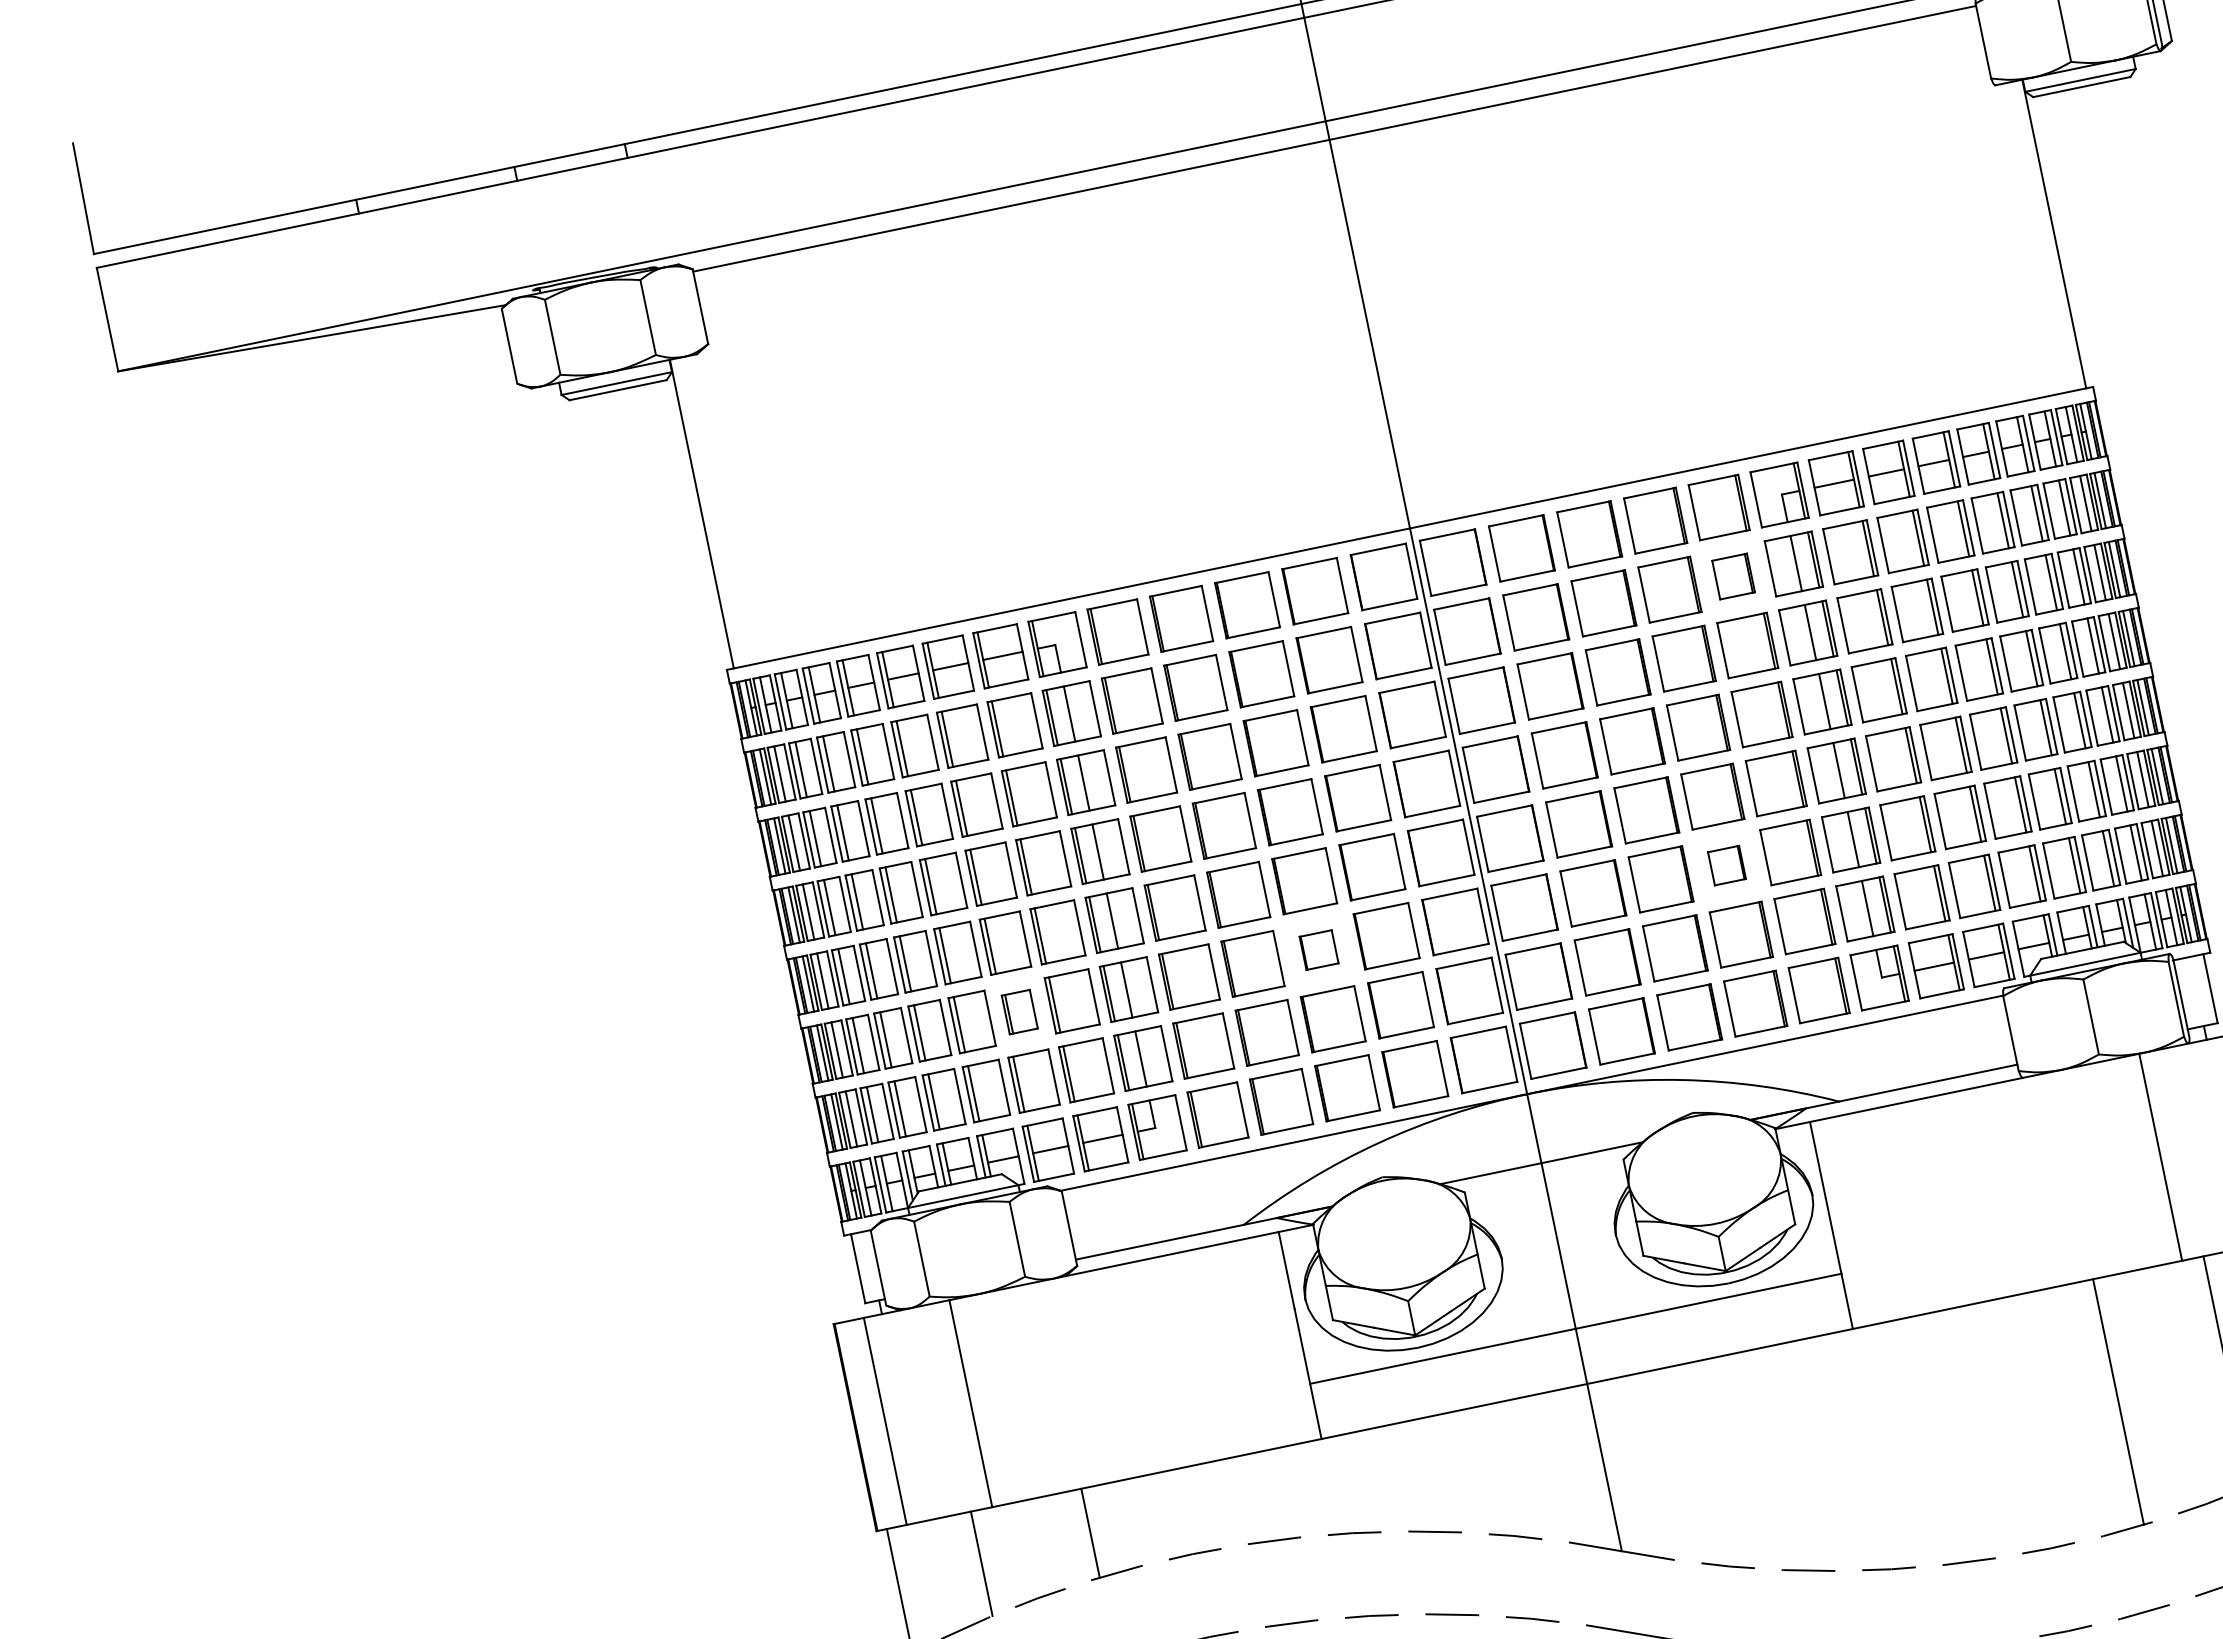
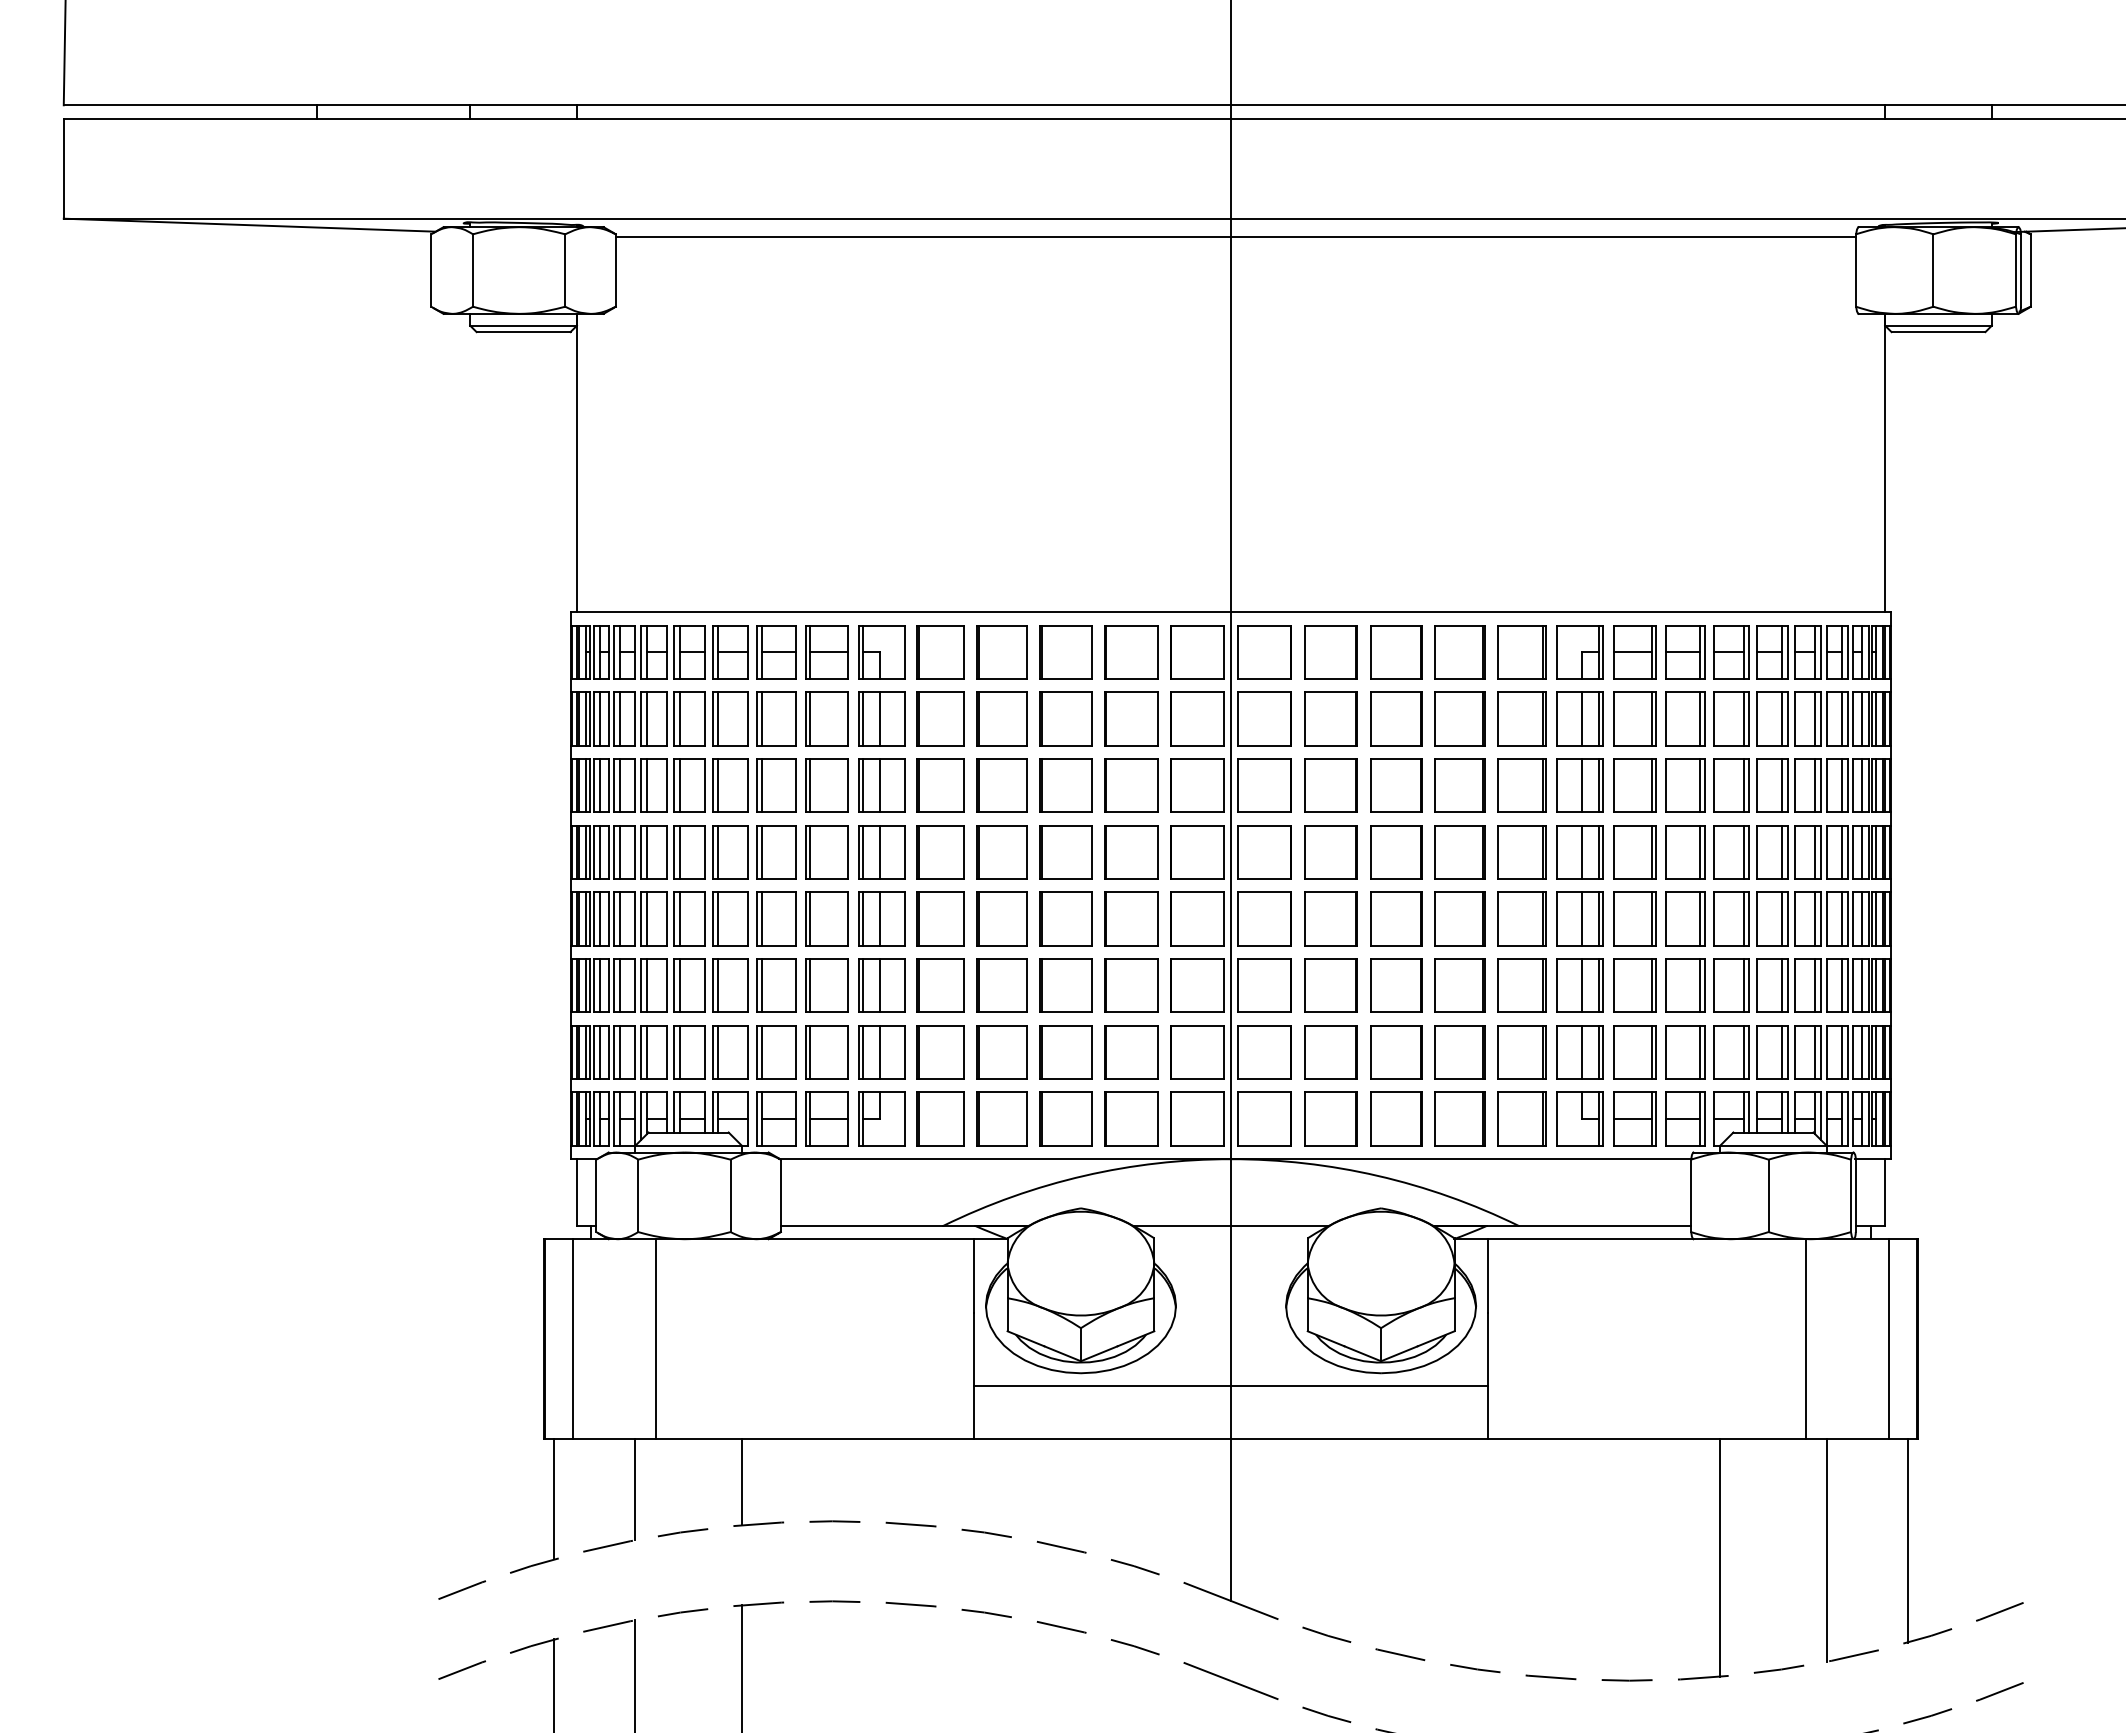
part: (1733, 576) -> (1521, 718), size x1.43
part: (1726, 865) -> (1459, 985), size x1.67
part: (1318, 949) -> (1065, 985), size x1.67
part: (1019, 1011) -> (776, 985), size x1.43

